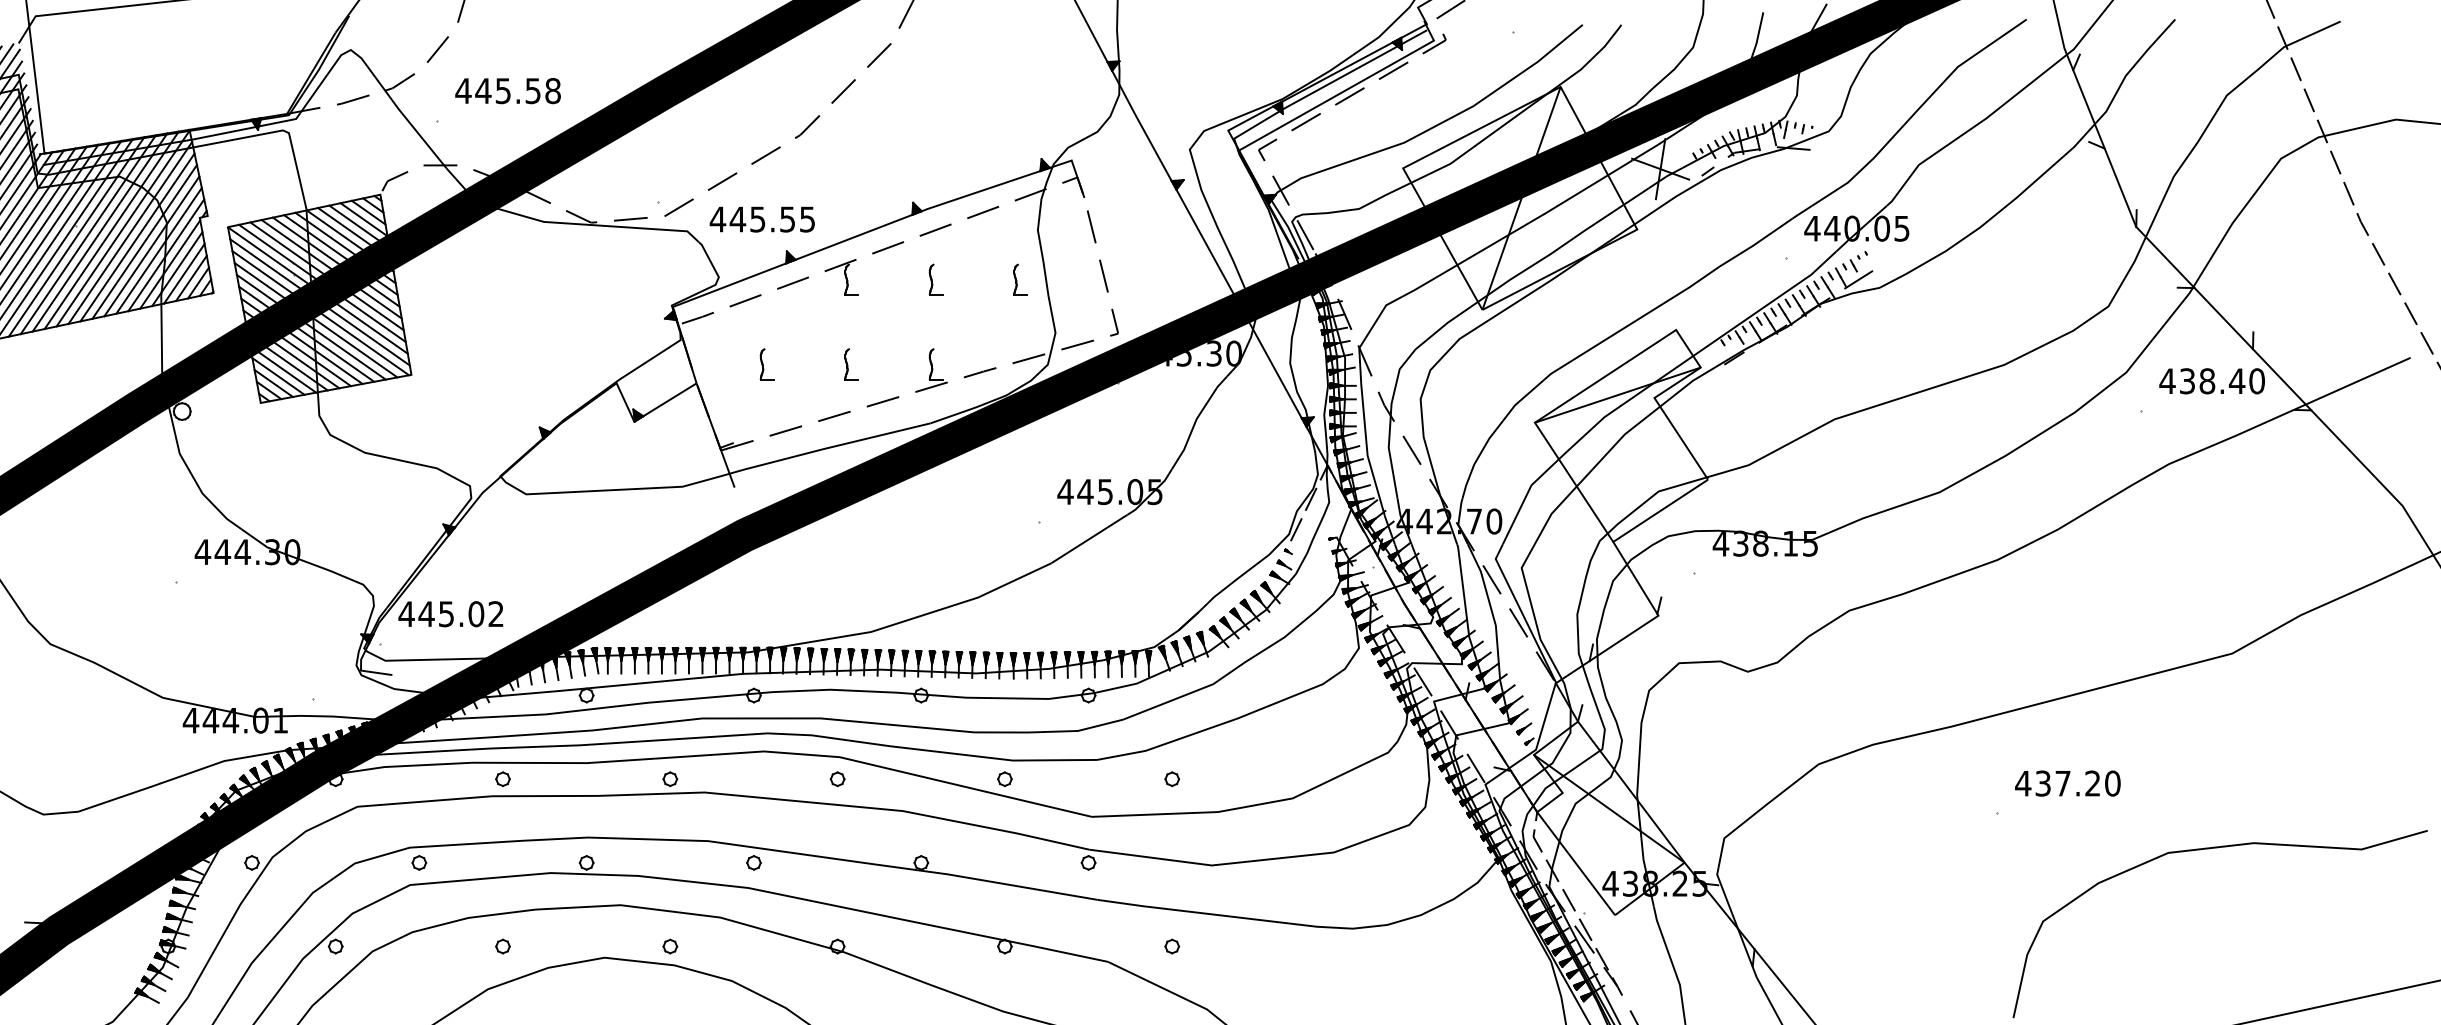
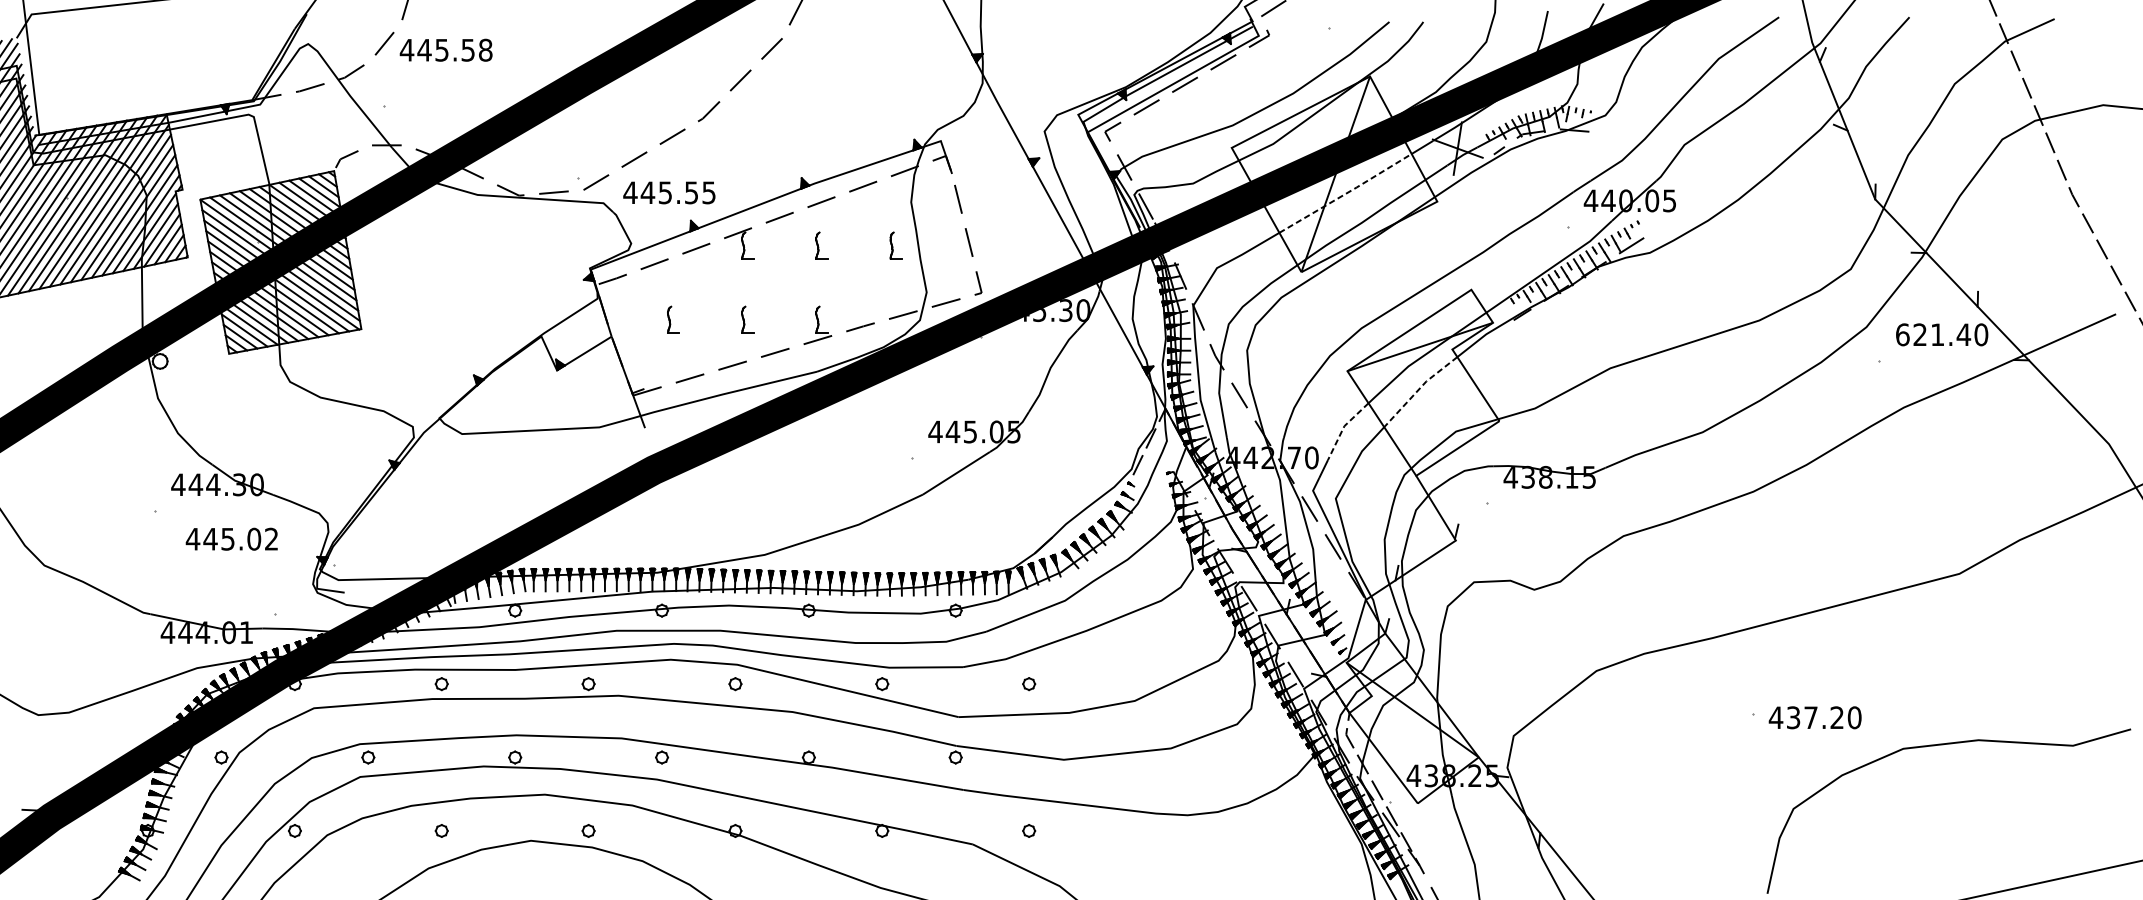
text: (507, 91) -> (445, 50), moved
line: (1533, 220) -> (1346, 193), solid -> dashed
text: (2187, 381) -> (1920, 335), 438.40 -> 621.40
line: (1616, 443) -> (1419, 389), solid -> dashed
line: (1530, 487) -> (1343, 428), solid -> dashed
text: (450, 614) -> (231, 539), moved
text: (2067, 783) -> (1814, 717), moved

